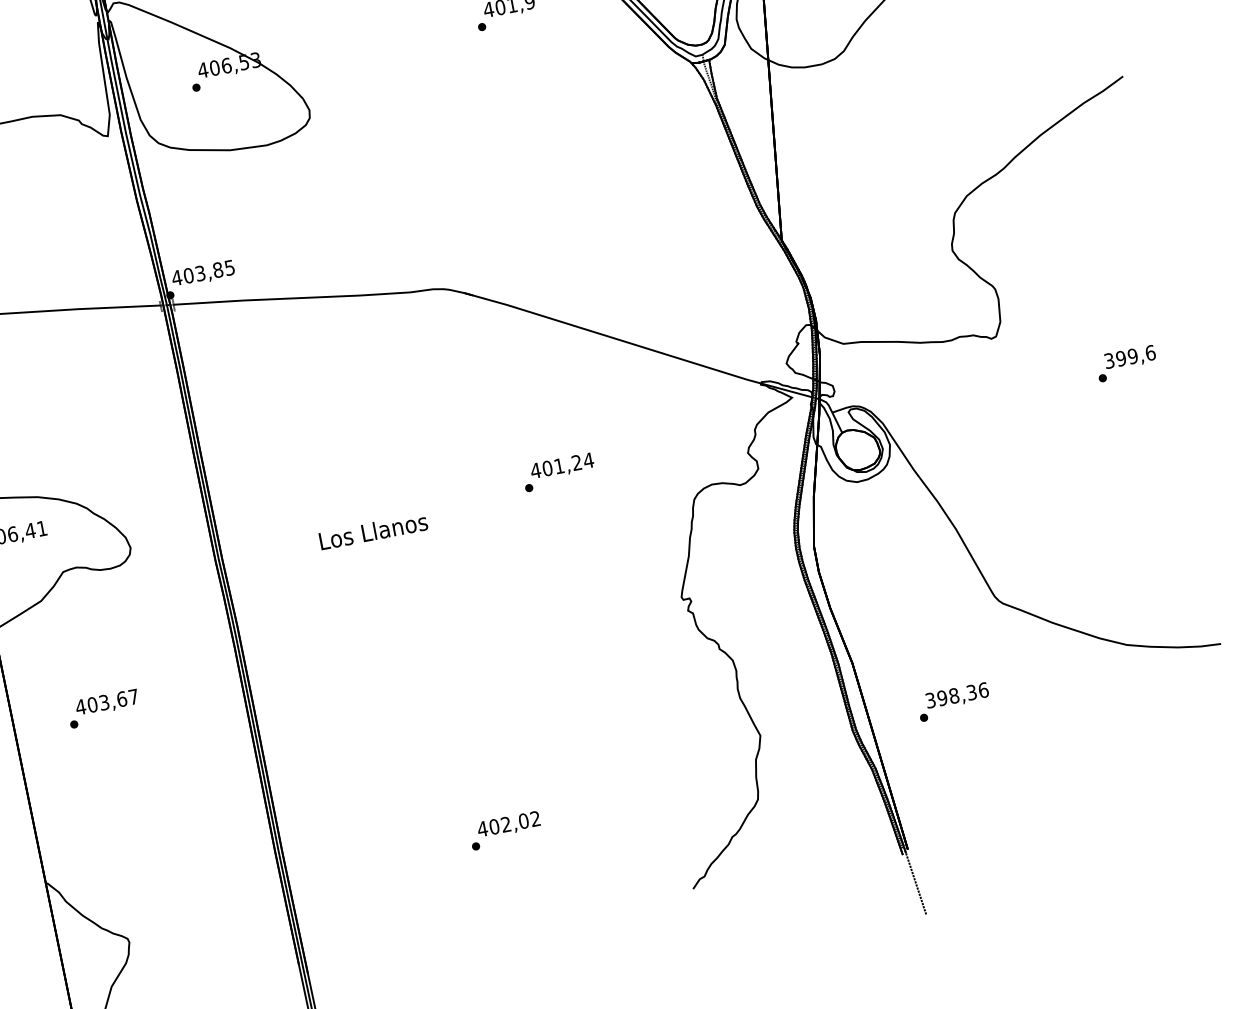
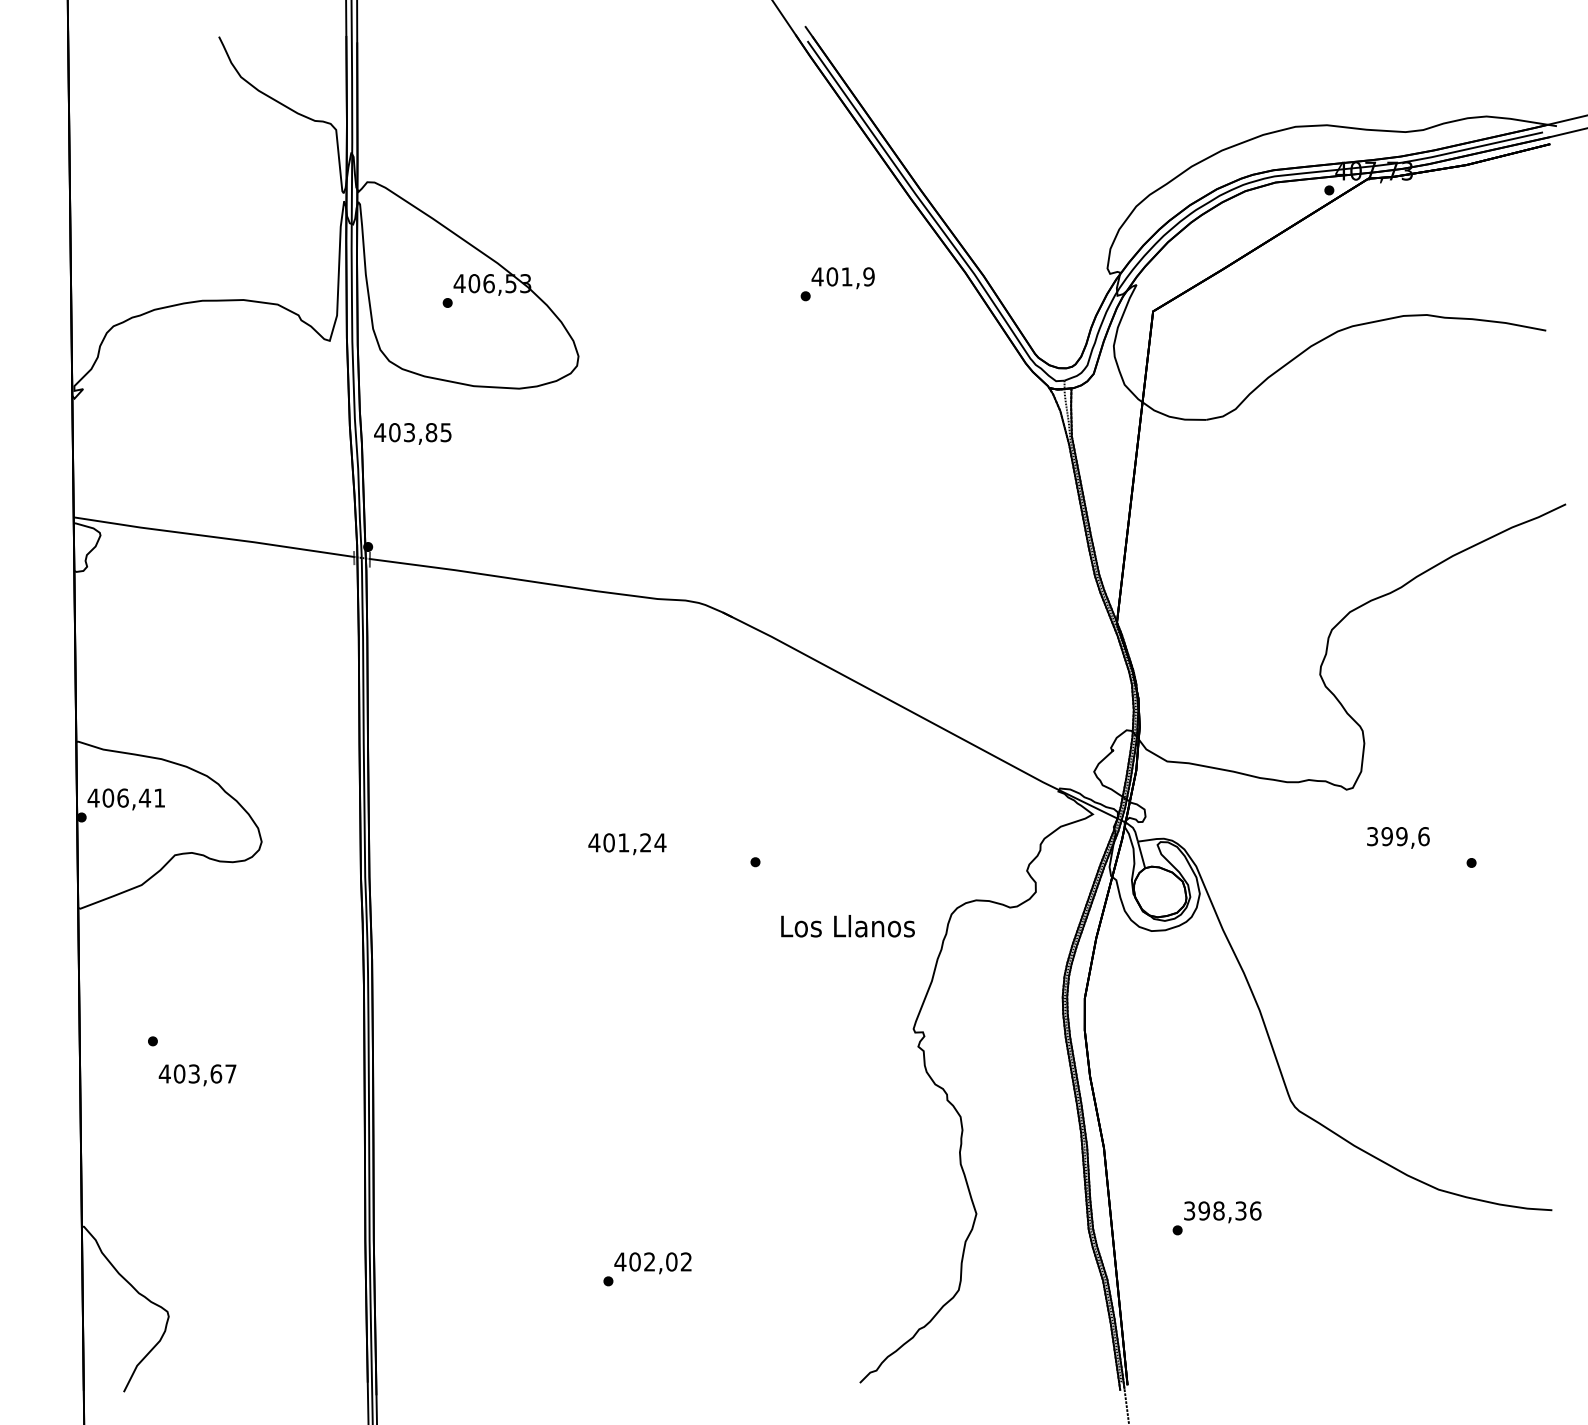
text: (203, 273) -> (412, 433), moved
text: (1130, 357) -> (1398, 837), moved
text: (562, 466) -> (627, 844), moved
text: (373, 531) -> (847, 926), moved
text: (107, 703) -> (197, 1075), moved

